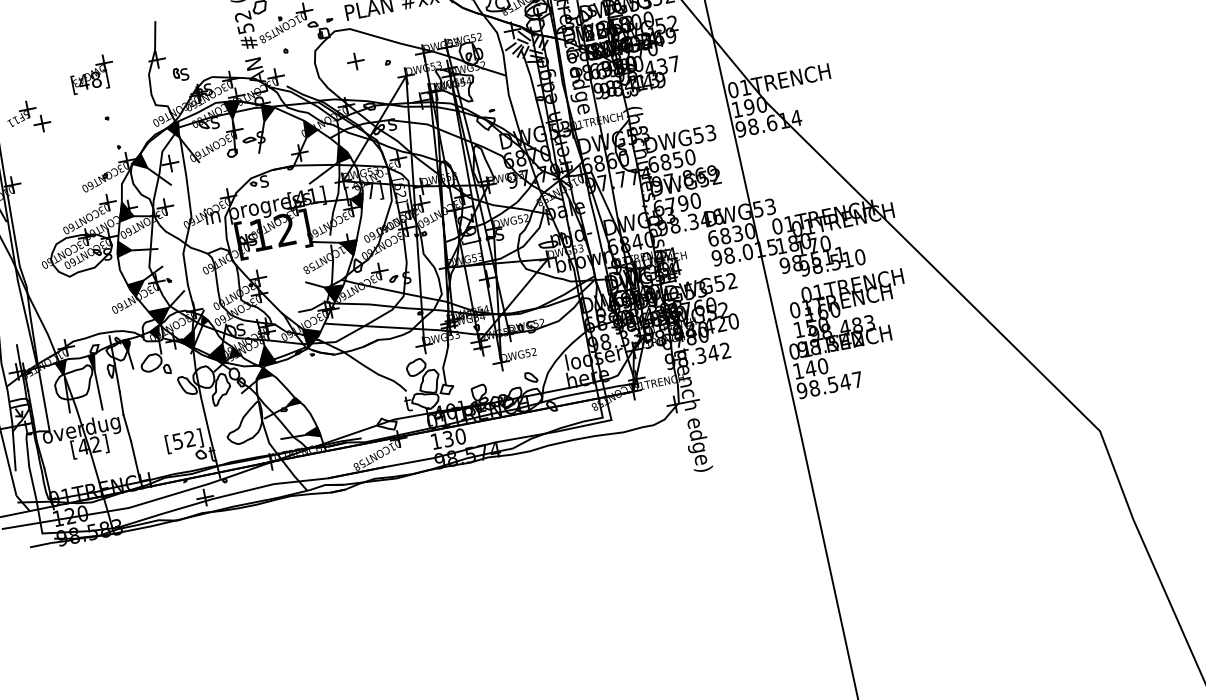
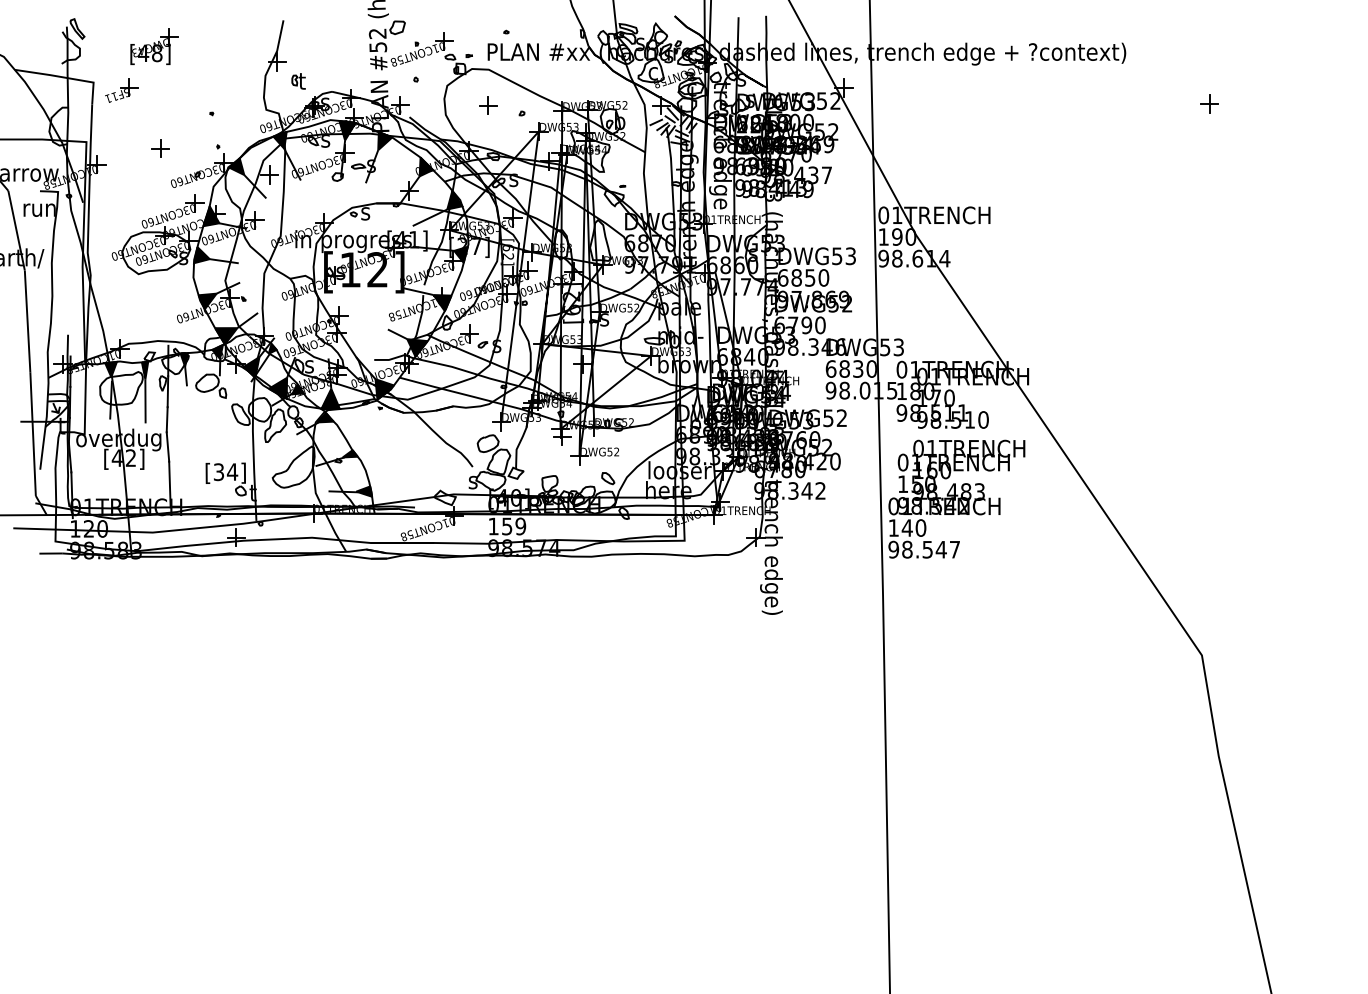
text: (183, 73) -> (302, 81), s -> t
part: (92, 74) -> (154, 46), moved
part: (42, 123) -> (160, 148), moved
text: (408, 403) -> (472, 480), t -> s
text: (454, 437) -> (514, 526), 130 -> 159
text: (184, 439) -> (226, 471), [52] -> [34]

